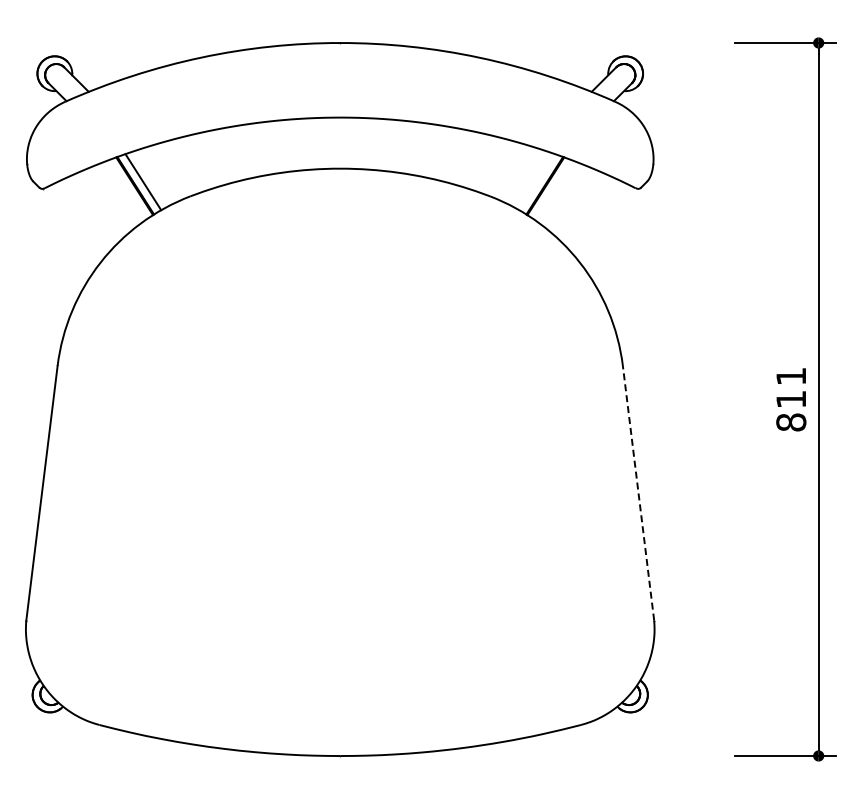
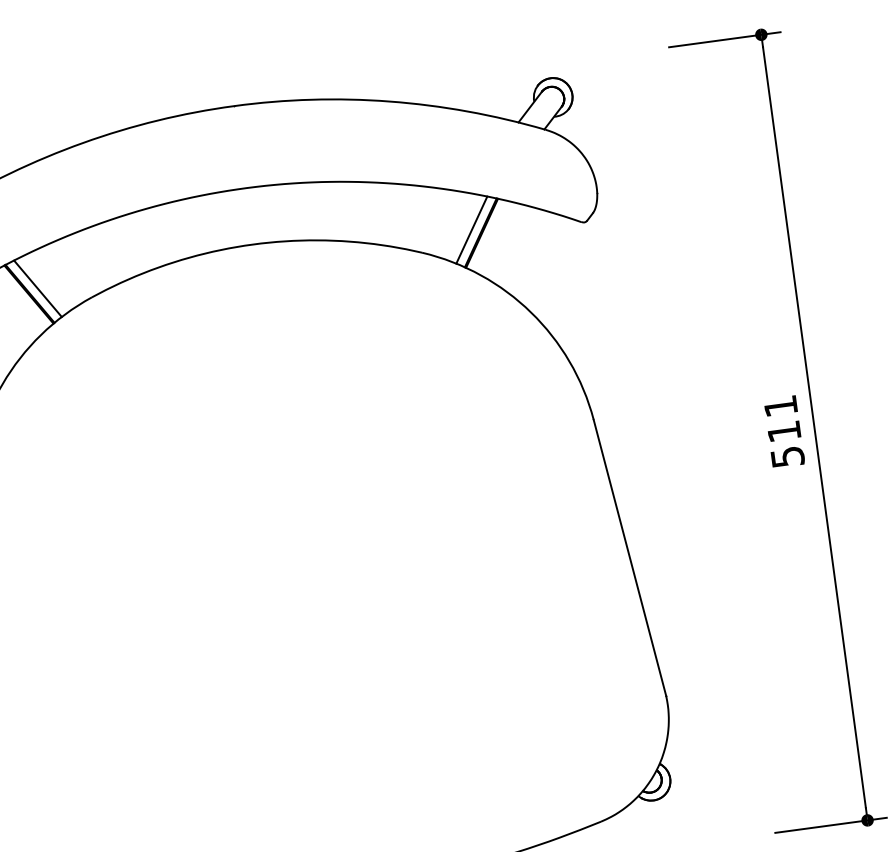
line: (536, 182) -> (471, 230), added
text: (791, 422) -> (787, 457), 811 -> 511
line: (638, 492) -> (629, 556), dashed -> solid

